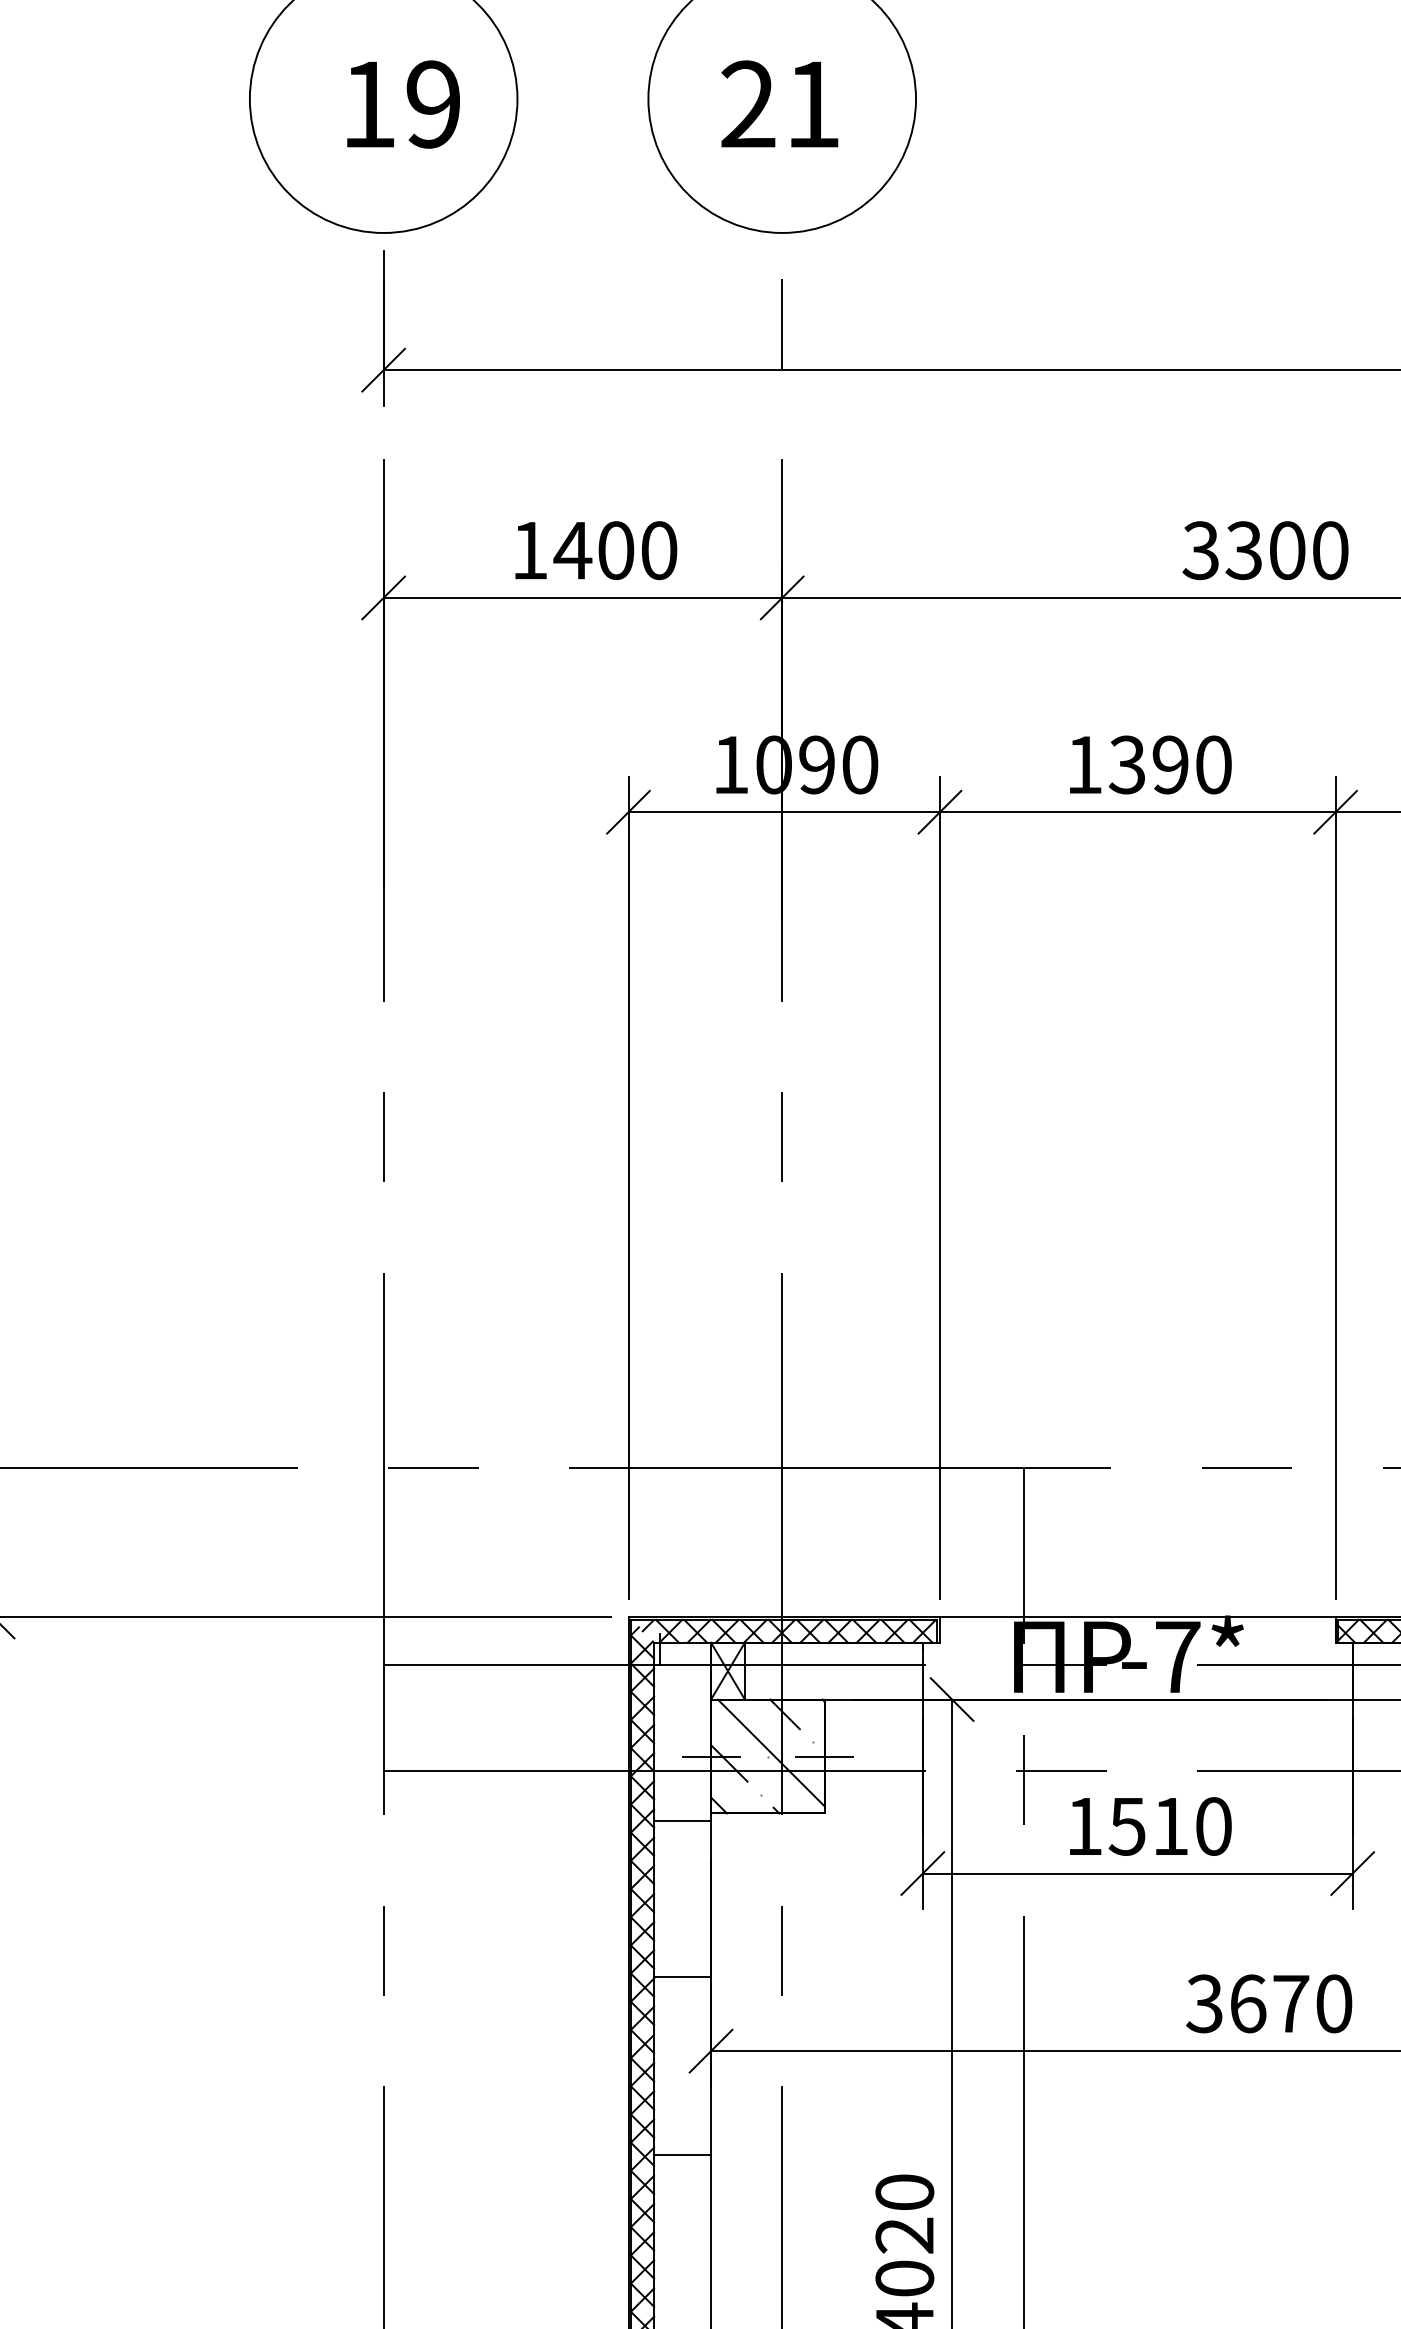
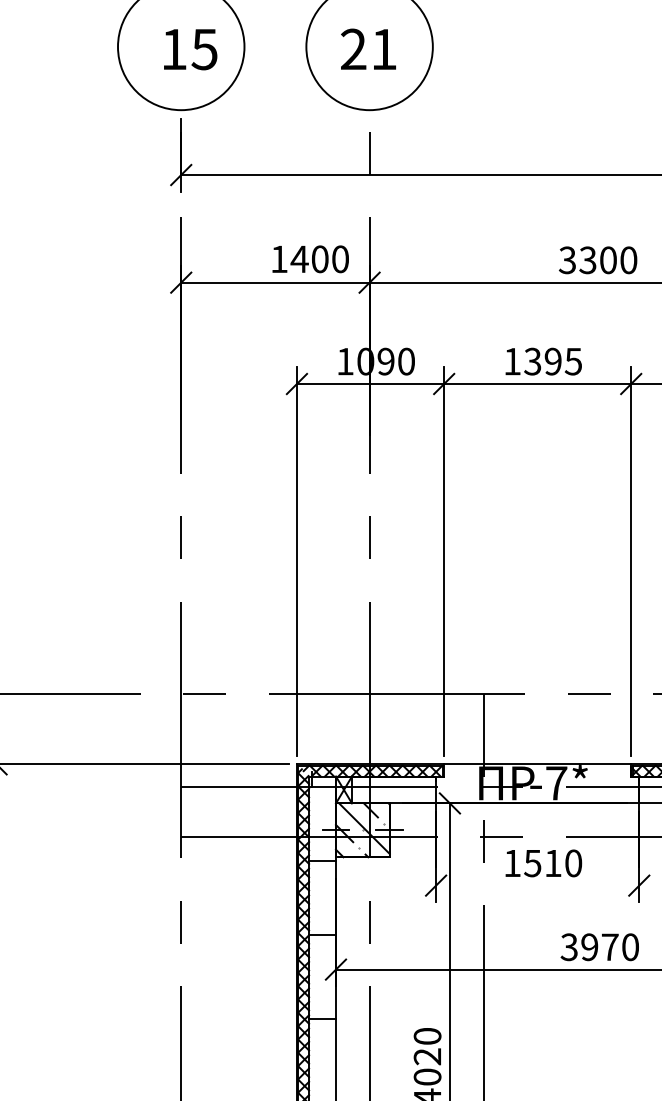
text: (432, 104) -> (204, 49), 19 -> 15
text: (595, 550) -> (310, 259), moved
text: (1213, 764) -> (573, 361), 1390 -> 1395
line: (1137, 1873) -> (537, 885), removed
text: (1247, 2004) -> (589, 947), 3670 -> 3970

